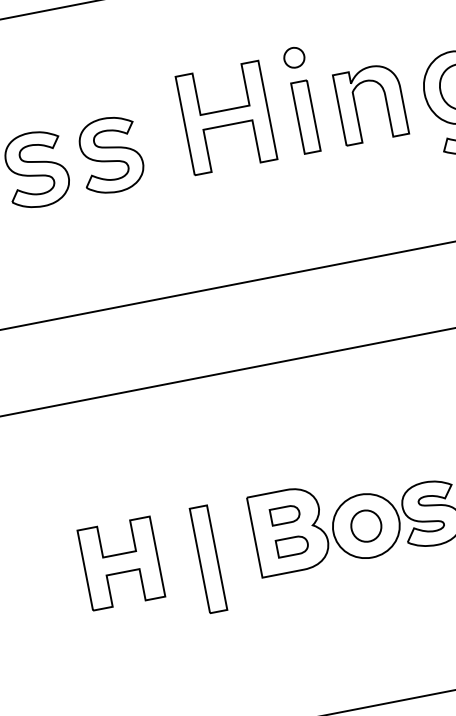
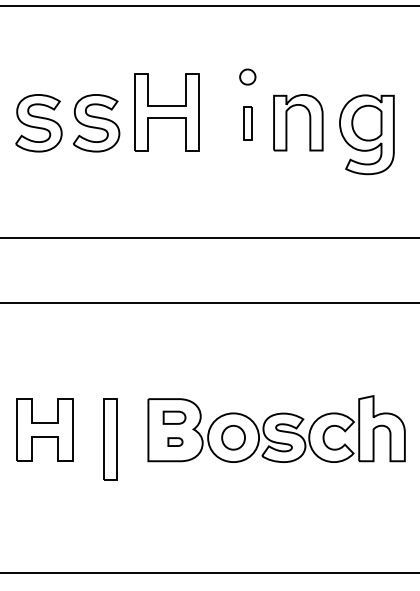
part: (305, 117) -> (247, 123), size x0.6
part: (225, 118) -> (166, 112), moved
part: (292, 545) -> (175, 441), size x0.6

